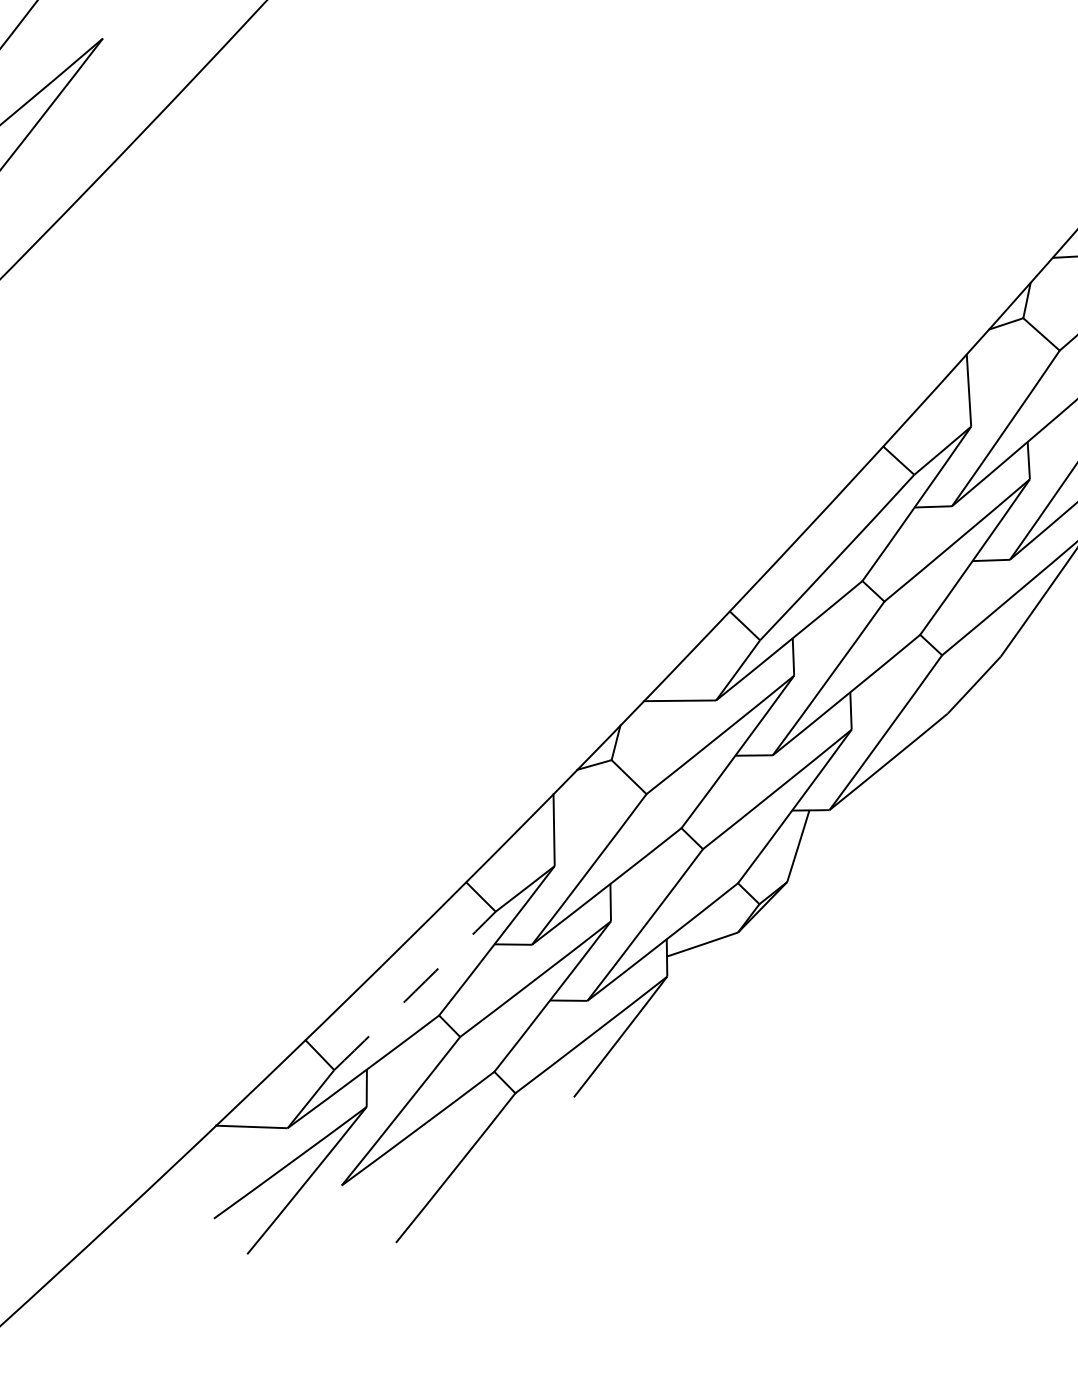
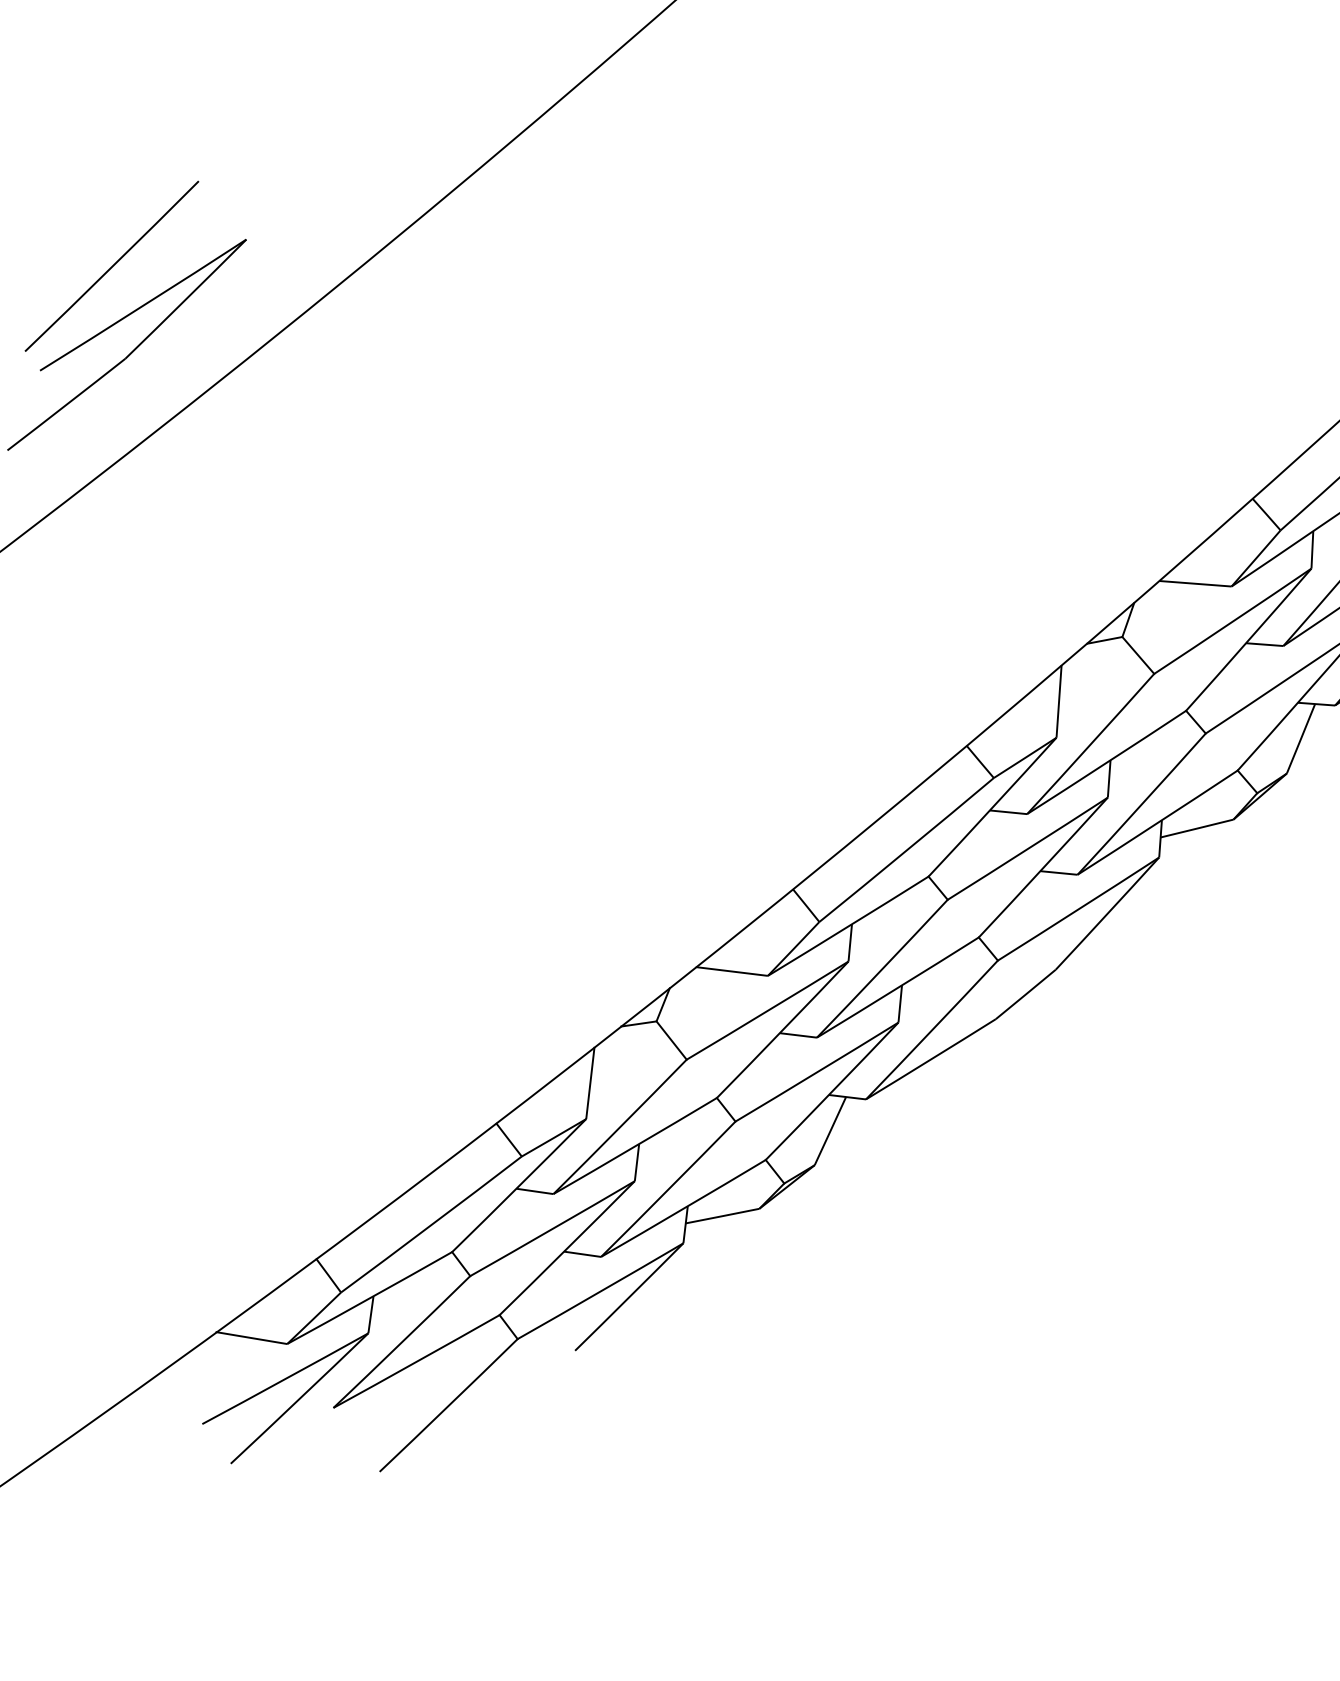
arc: (415, 990) -> (431, 1224), dashed -> solid

